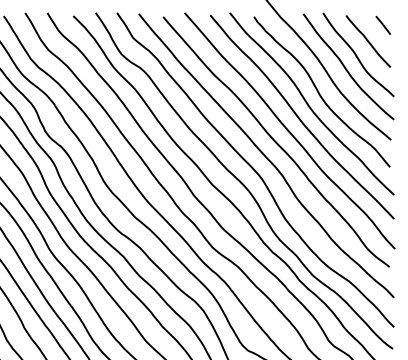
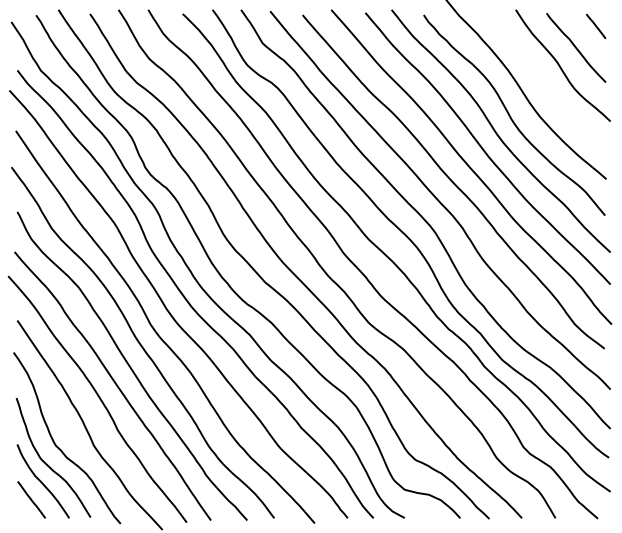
curve: (346, 68) -> (546, 83), removed

